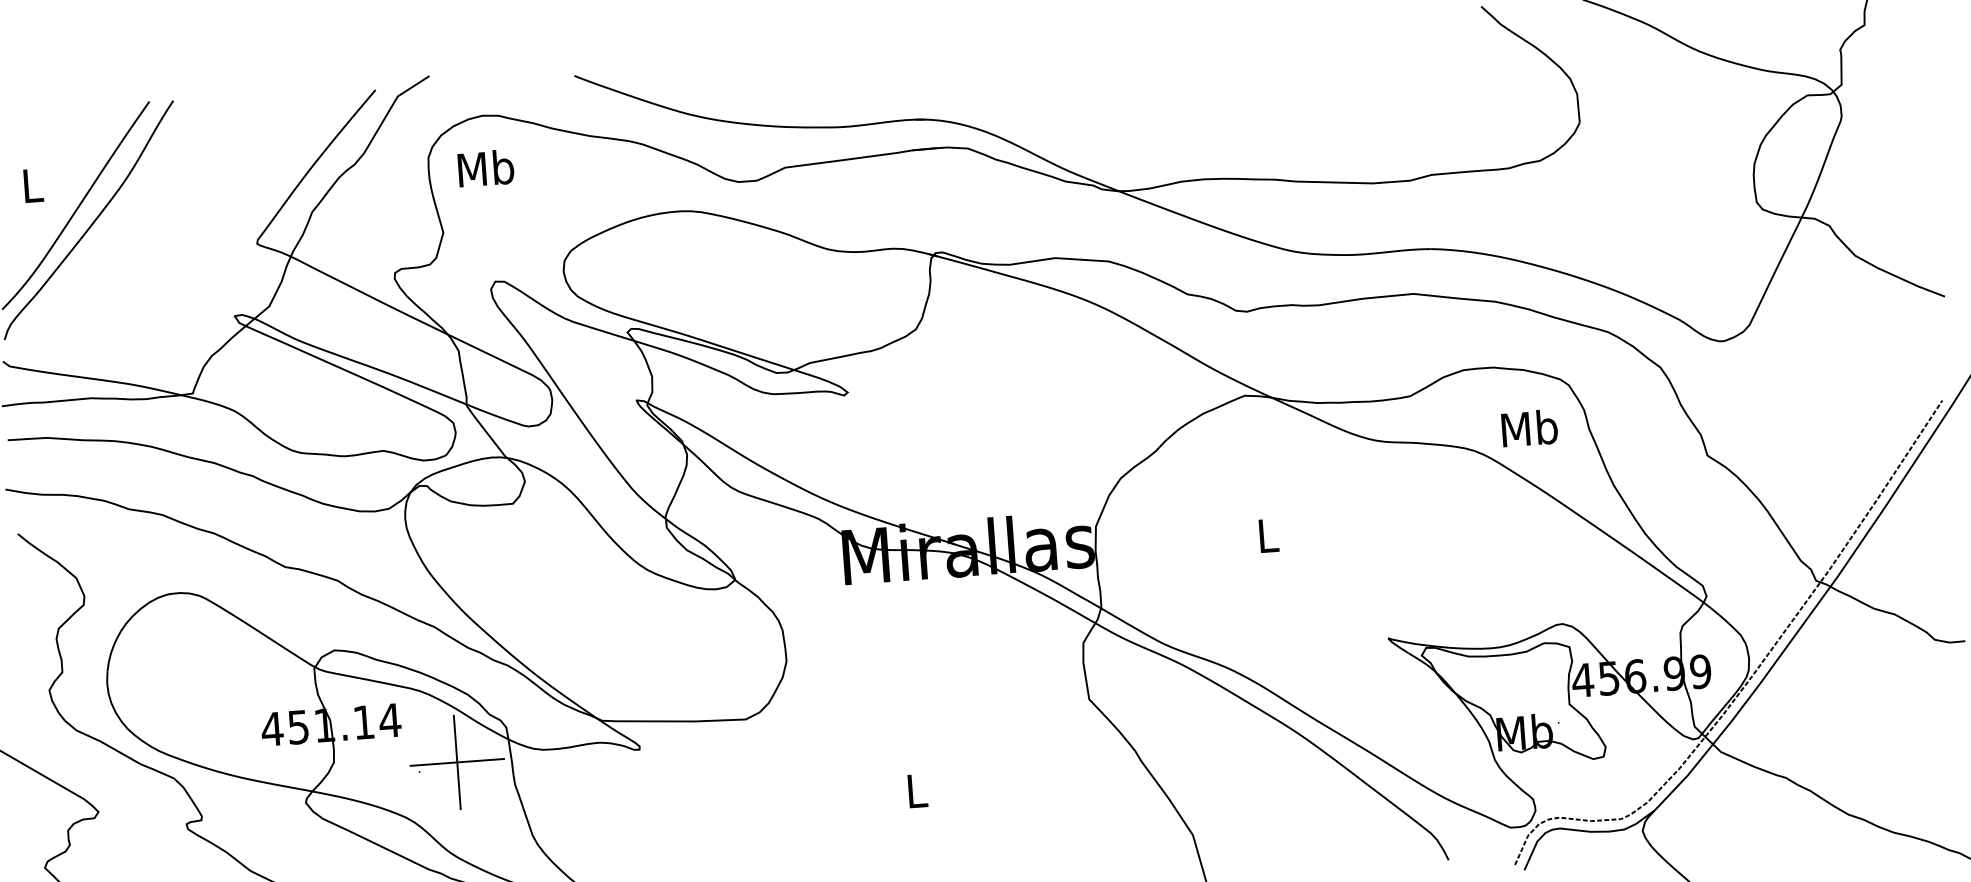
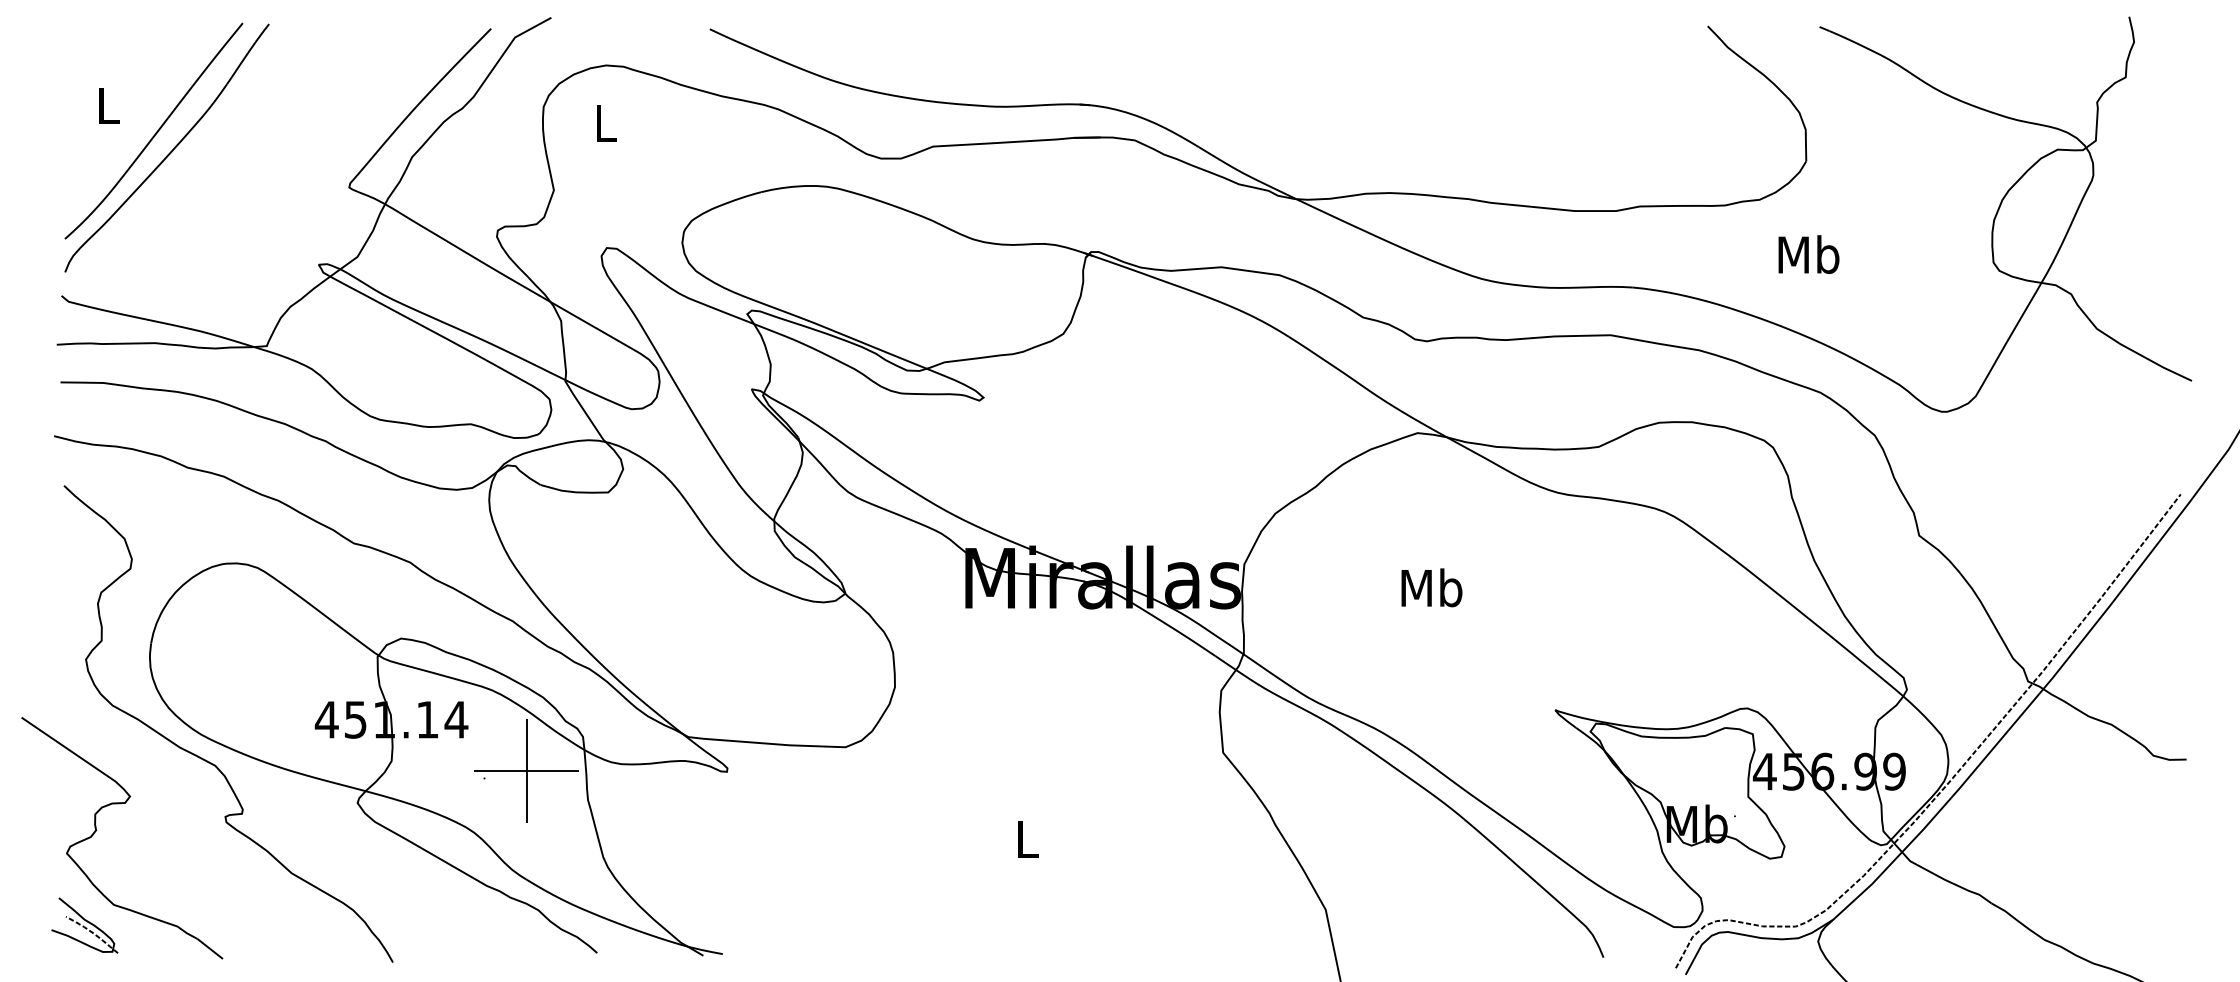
text: (485, 167) -> (605, 122), Mb -> L
text: (1529, 428) -> (1808, 254), moved
text: (1267, 535) -> (1431, 587), L -> Mb

